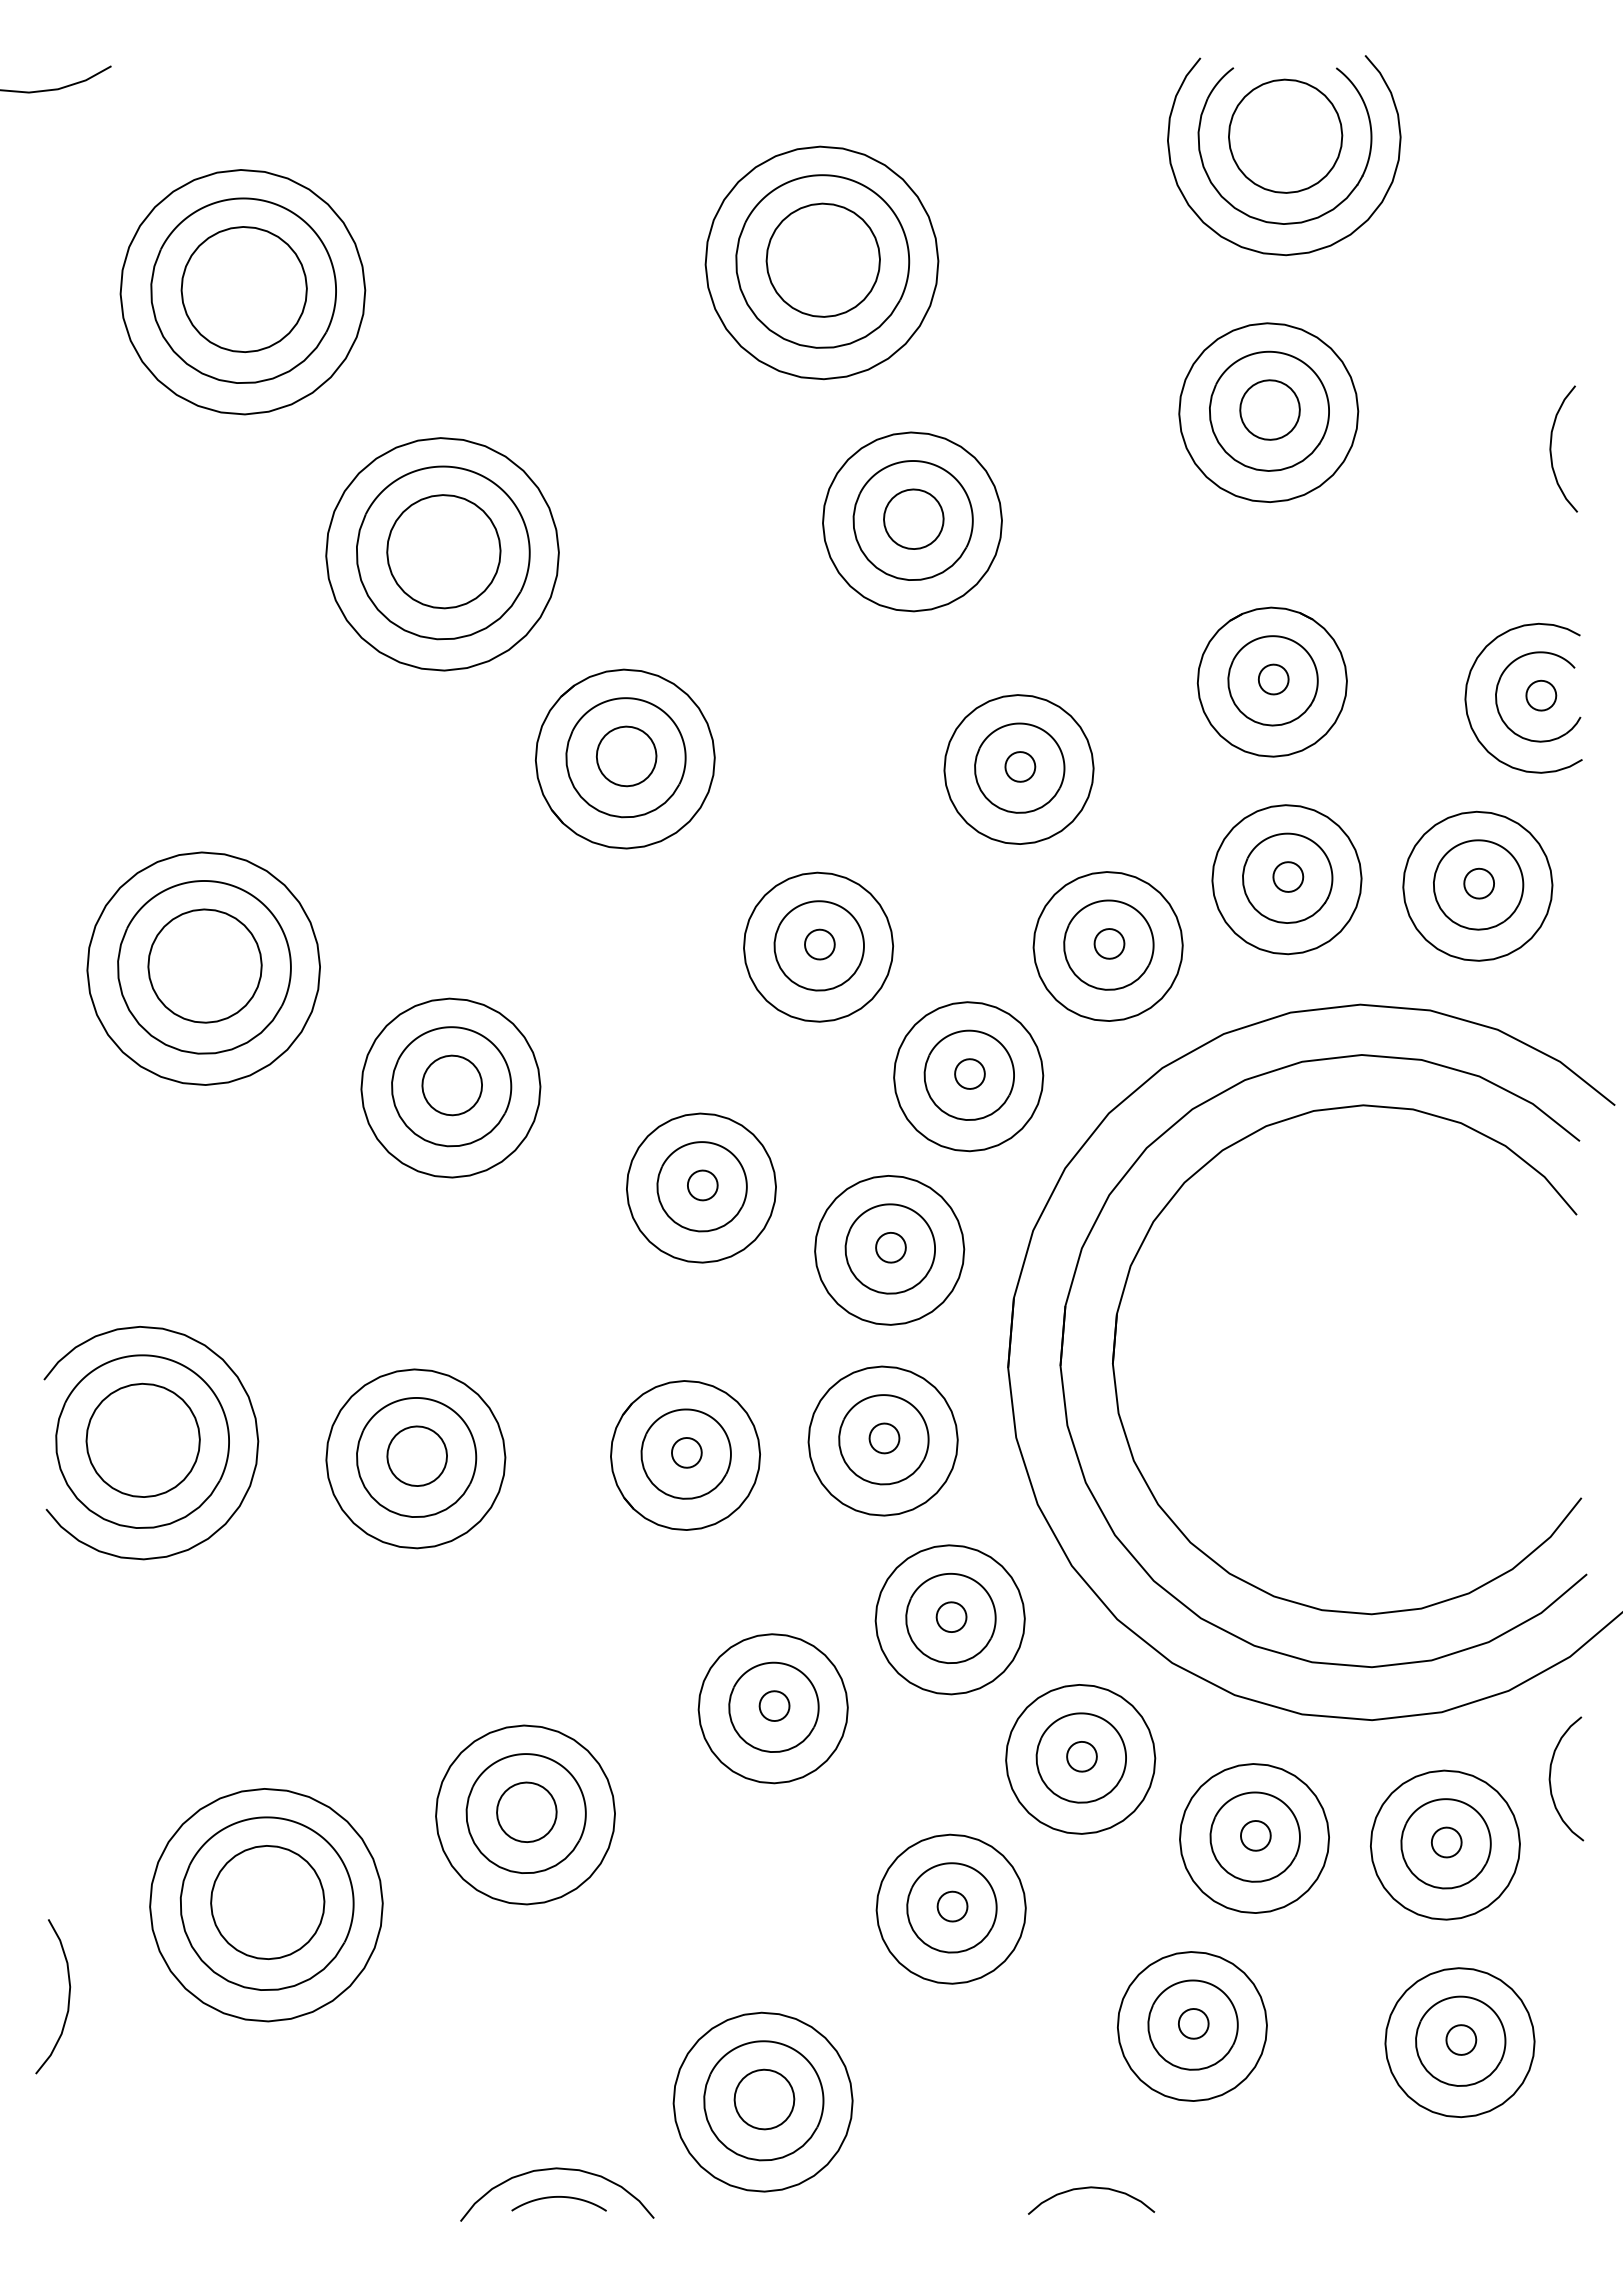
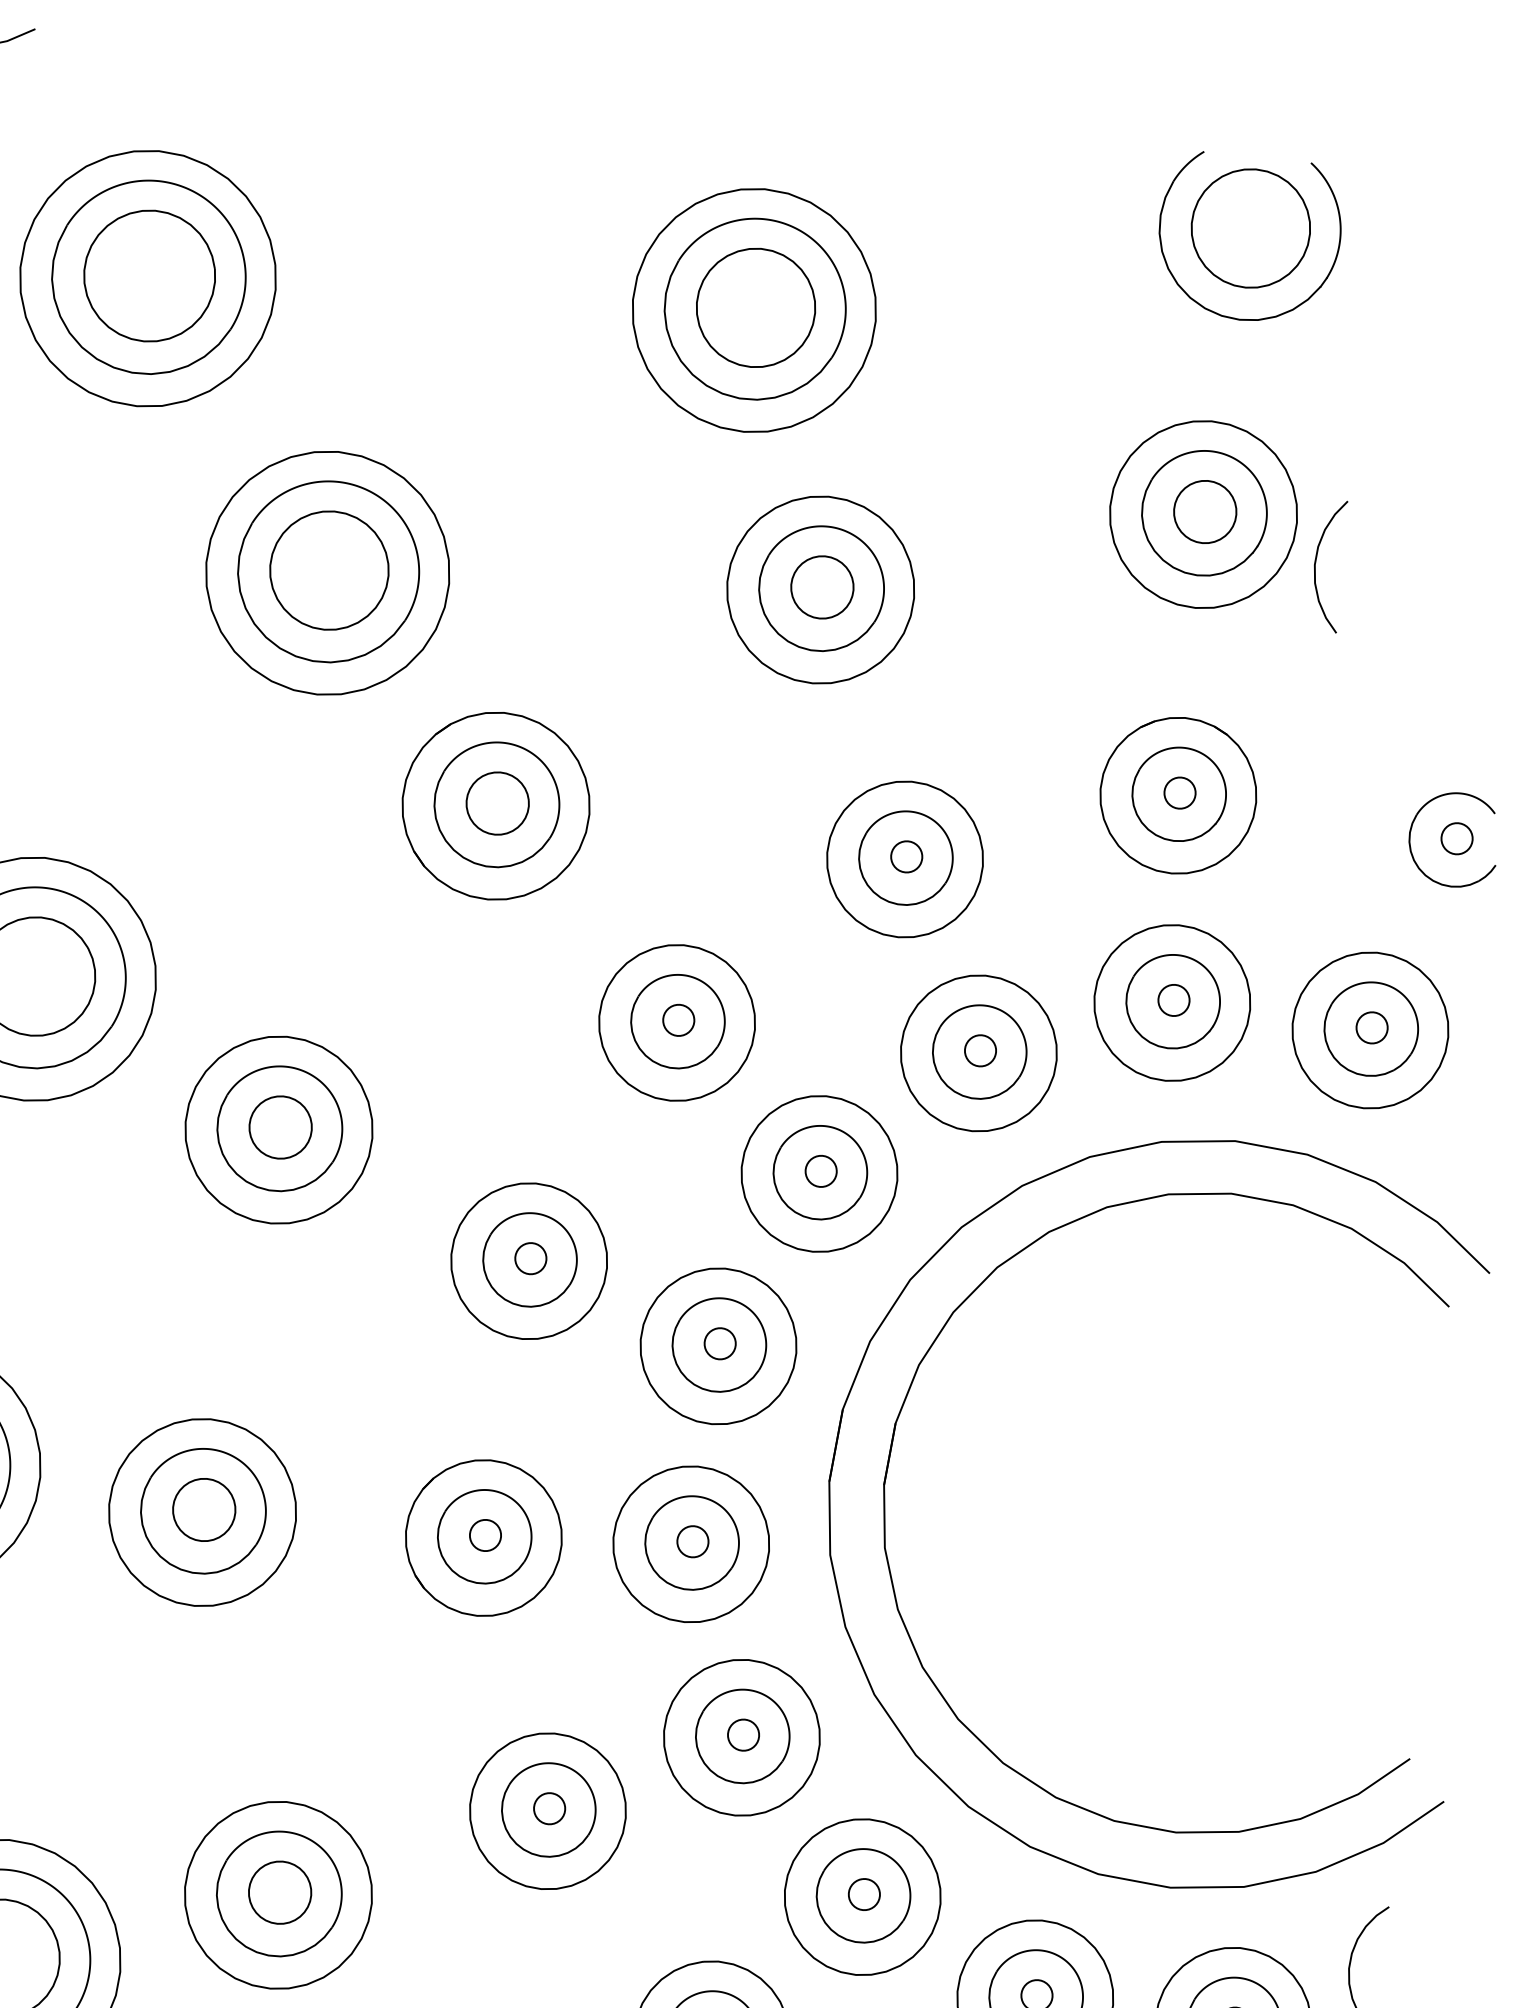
curve: (1298, 252) -> (1251, 350), removed
curve: (1551, 448) -> (1316, 563), moved
curve: (1467, 690) -> (1380, 825), removed
part: (1116, 1336) -> (945, 1460), removed

